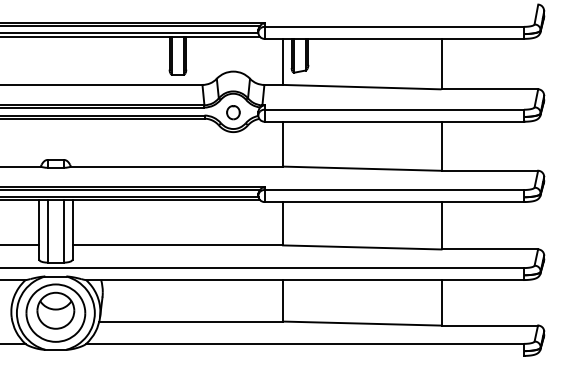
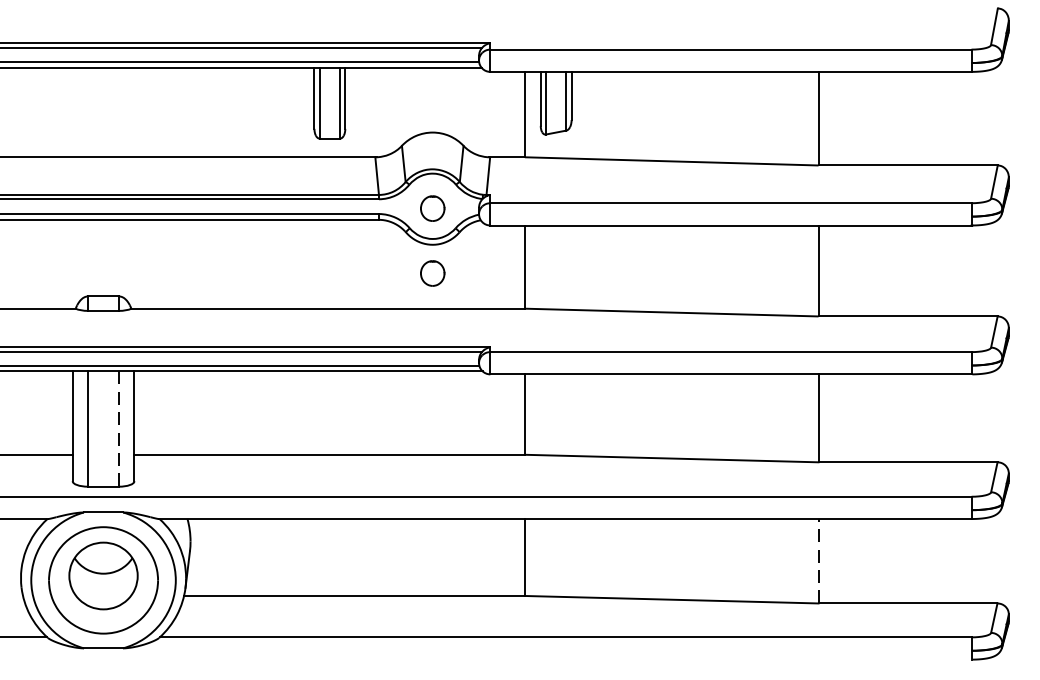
part: (233, 147) -> (432, 273), added
line: (64, 232) -> (119, 430), solid -> dashed
line: (441, 302) -> (818, 560), solid -> dashed

